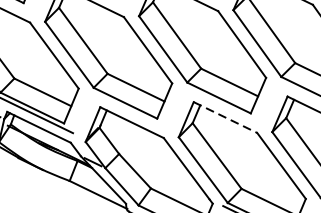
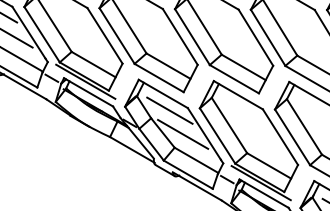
line: (225, 117) -> (238, 95), dashed -> solid
line: (141, 142) -> (169, 110), added
line: (159, 171) -> (182, 134), added

